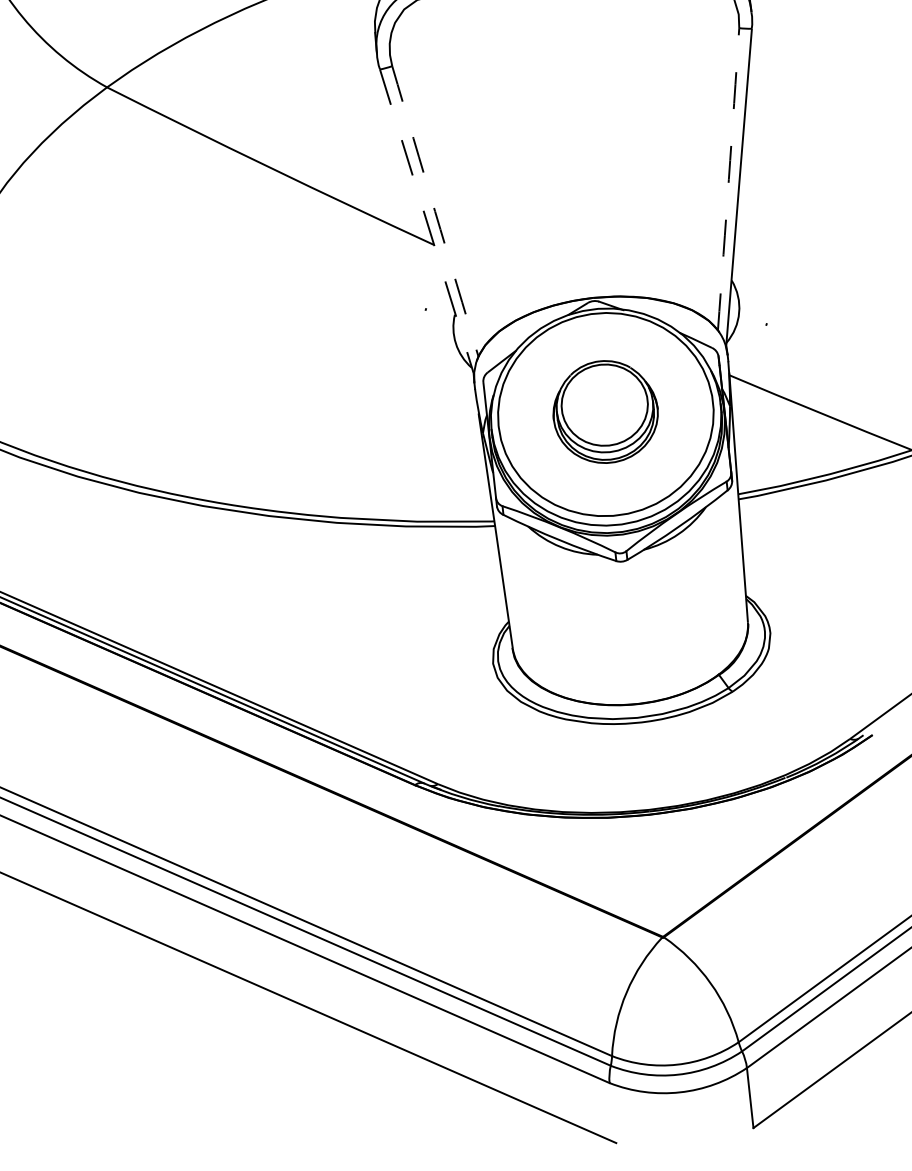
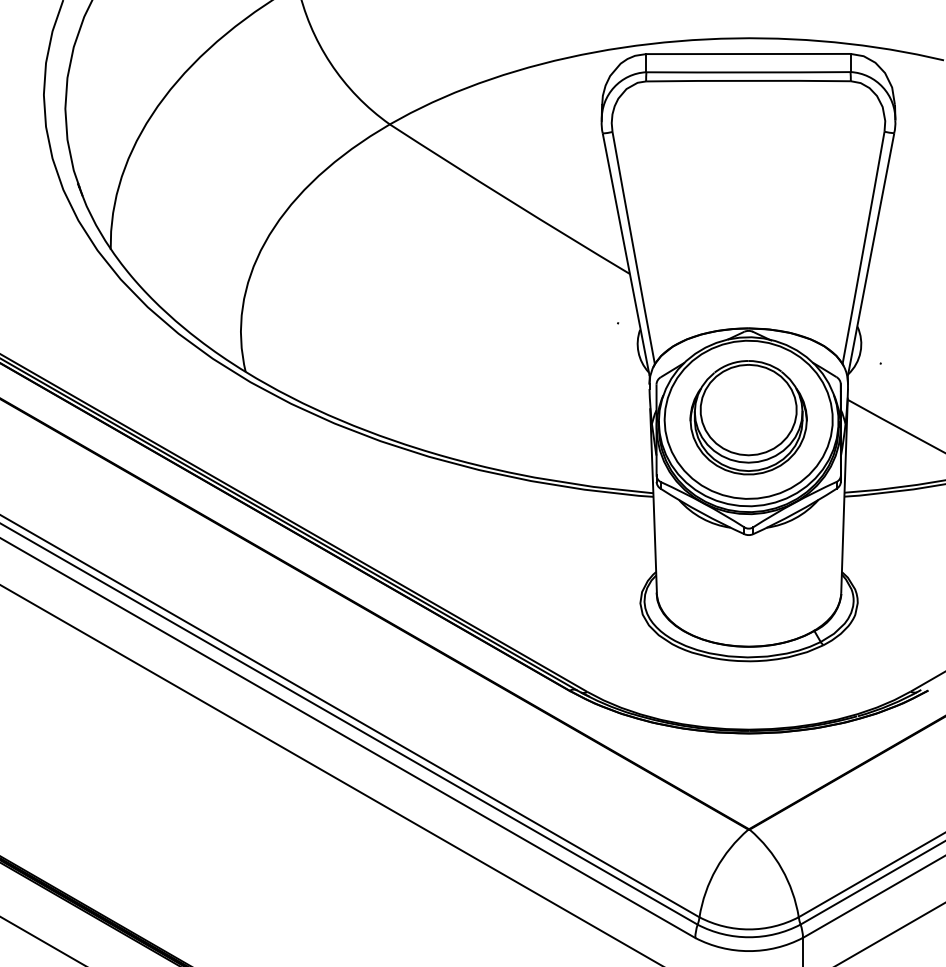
arc: (728, 178) -> (863, 247), dashed -> solid
arc: (435, 211) -> (633, 248), dashed -> solid
line: (427, 220) -> (626, 254), dashed -> solid
part: (605, 411) -> (748, 417), size x1.43

